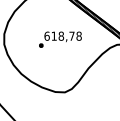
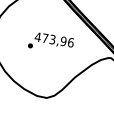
text: (62, 35) -> (53, 39), 618,78 -> 473,96

